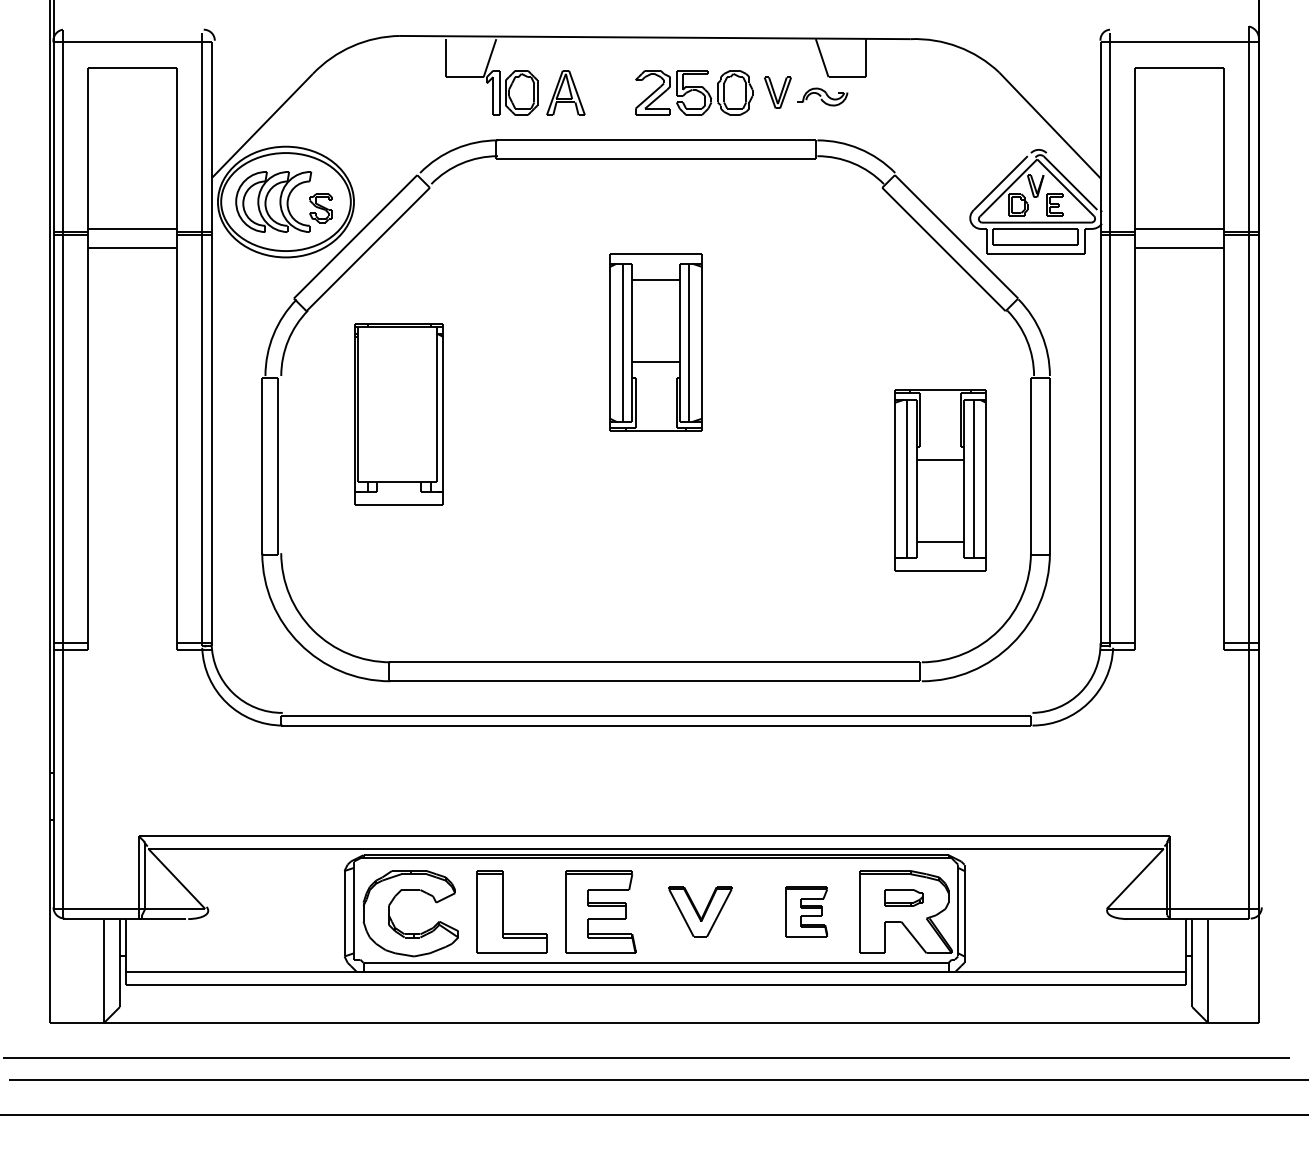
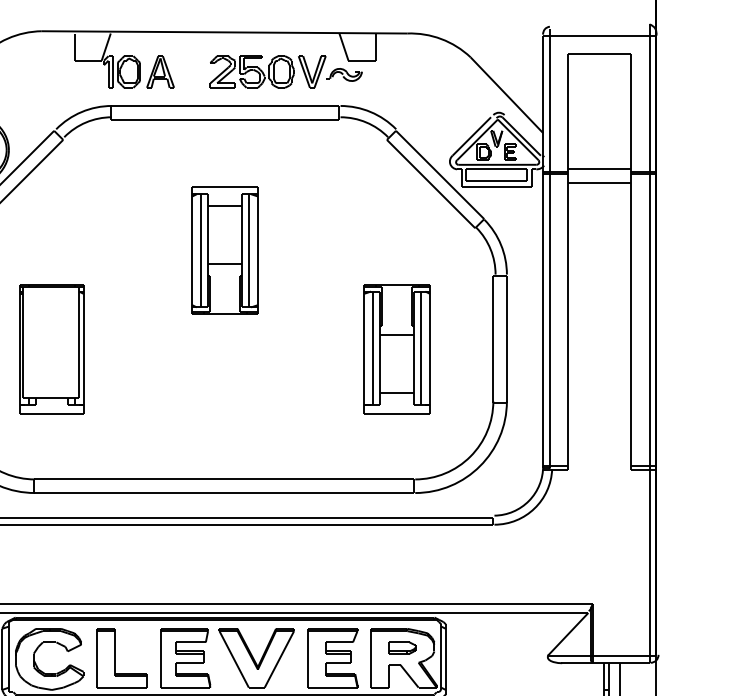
part: (777, 92) -> (311, 71), size x1.43
part: (398, 414) -> (51, 349), moved
part: (940, 480) -> (397, 349), moved
part: (700, 911) -> (256, 657), size x1.67
part: (806, 911) -> (332, 657), size x1.67

